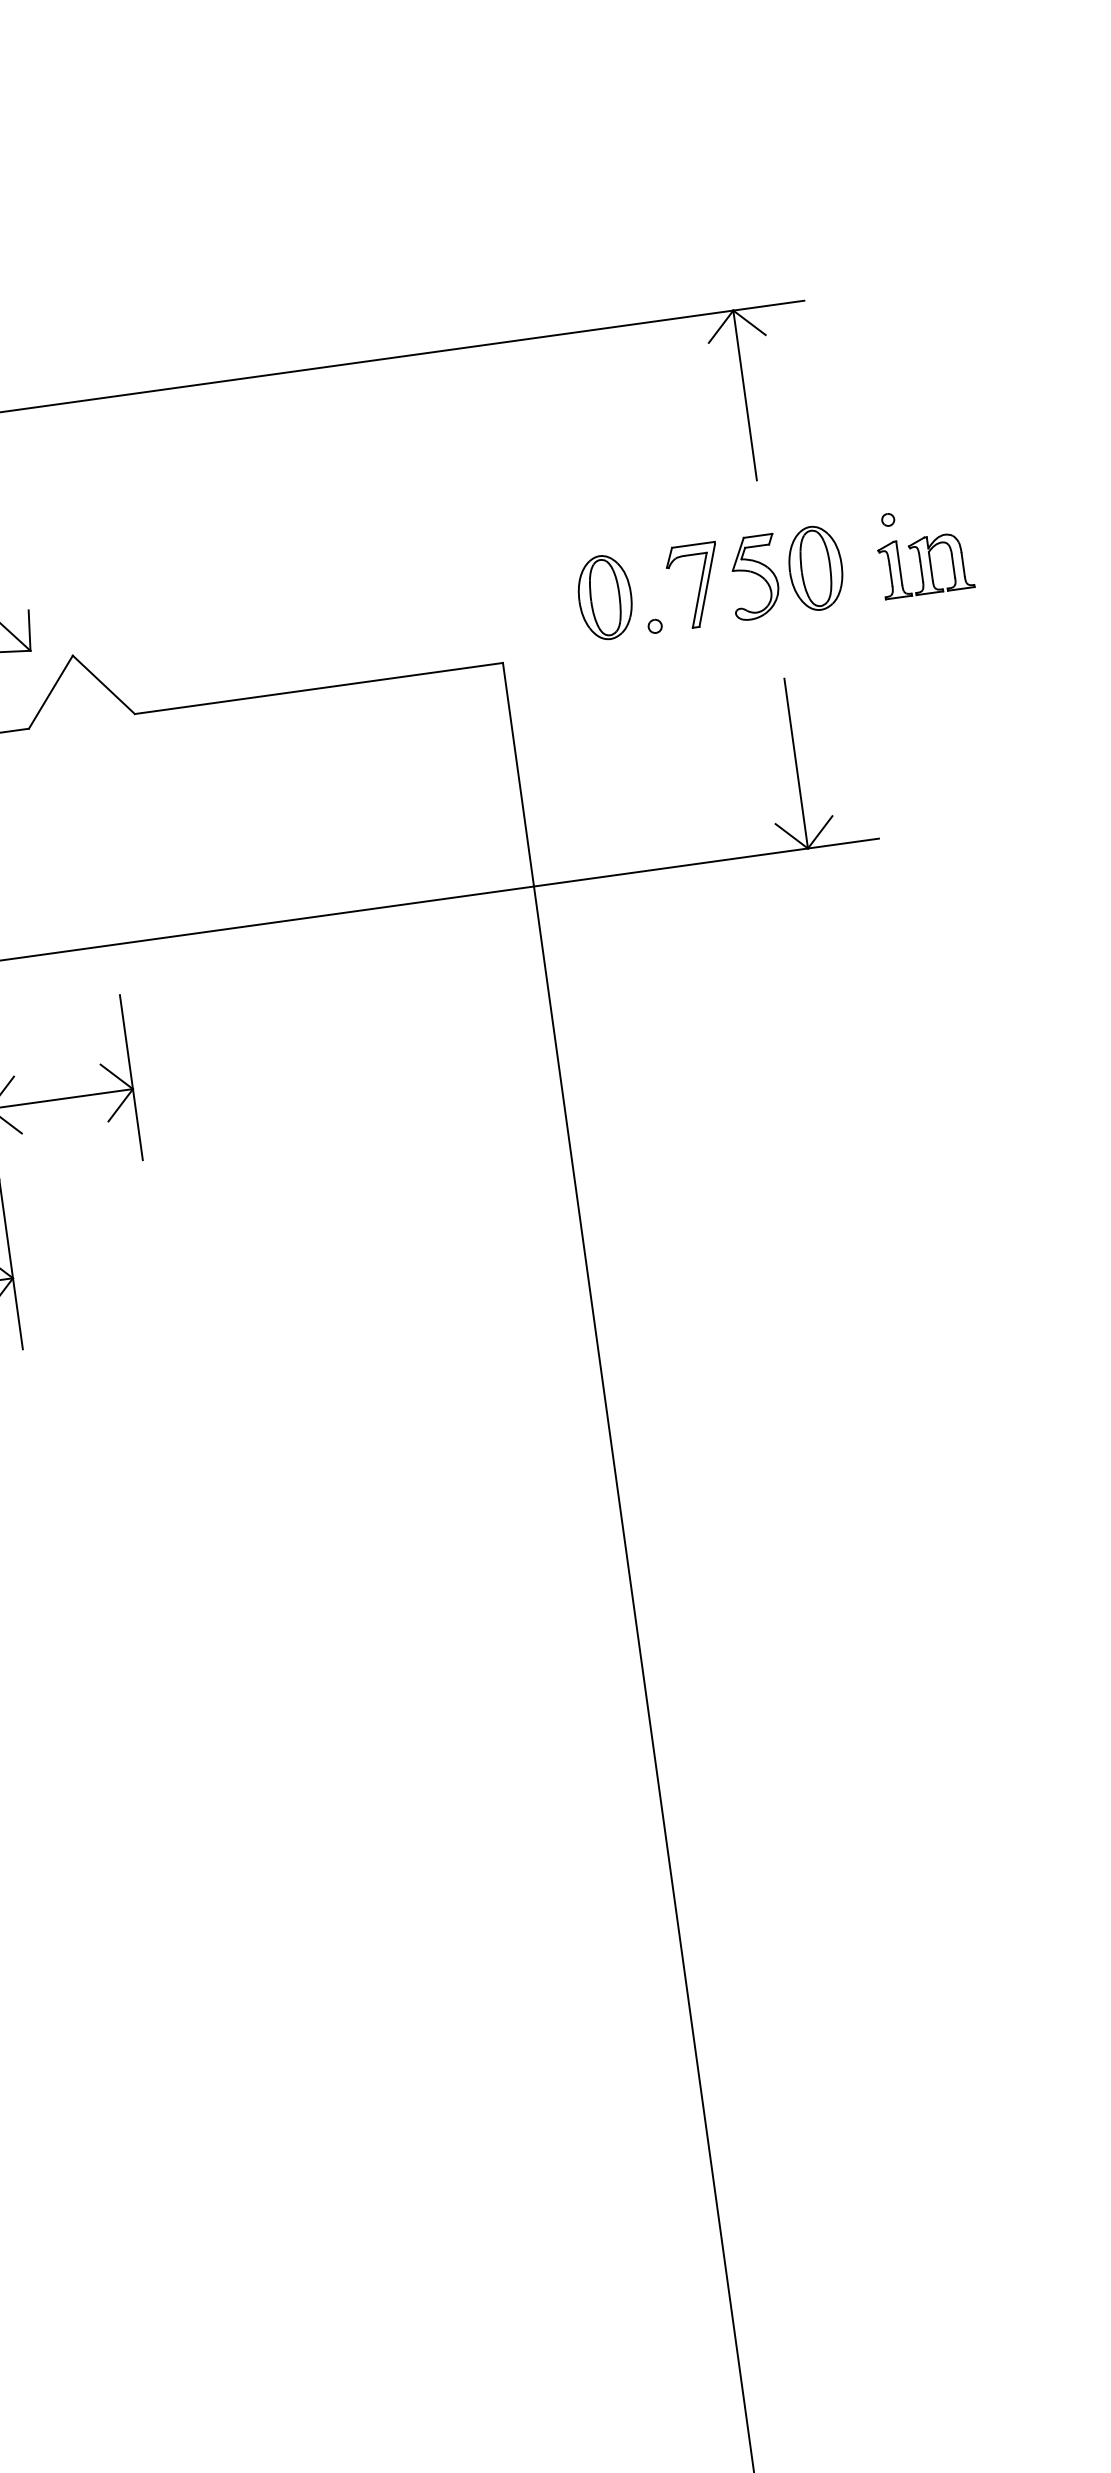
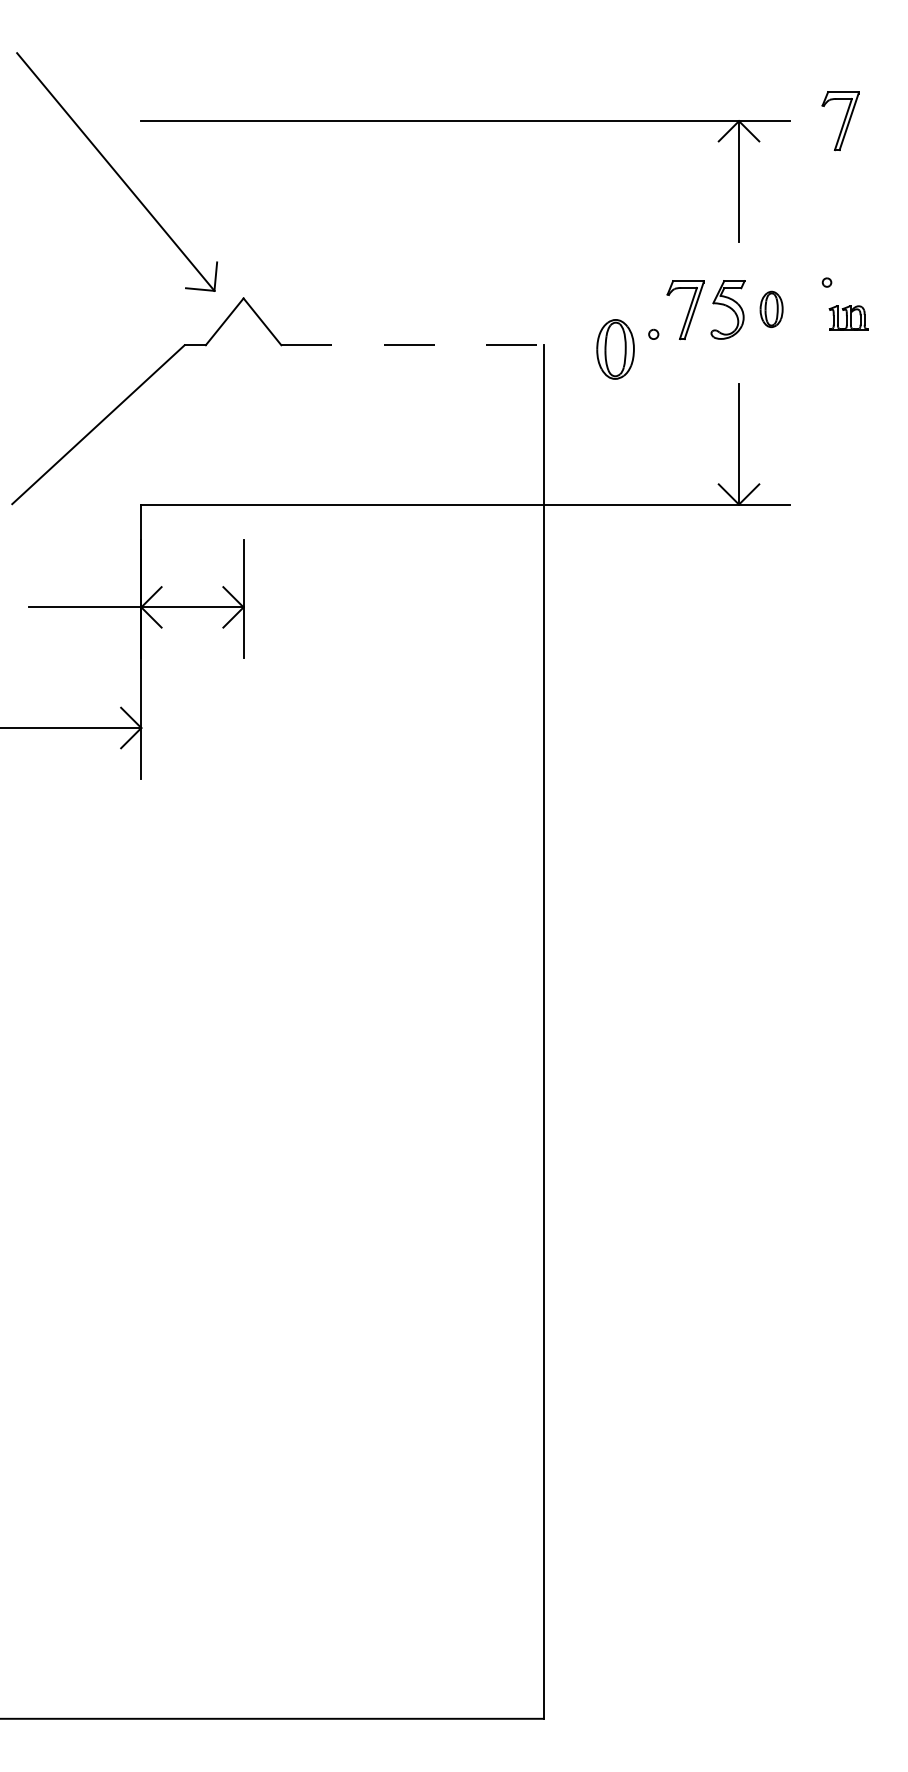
part: (875, 291) -> (840, 121), added
part: (925, 564) -> (848, 317), size x0.6
part: (815, 568) -> (771, 309), size x0.6
part: (605, 597) -> (615, 349), moved
line: (320, 688) -> (413, 345), solid -> dashed

